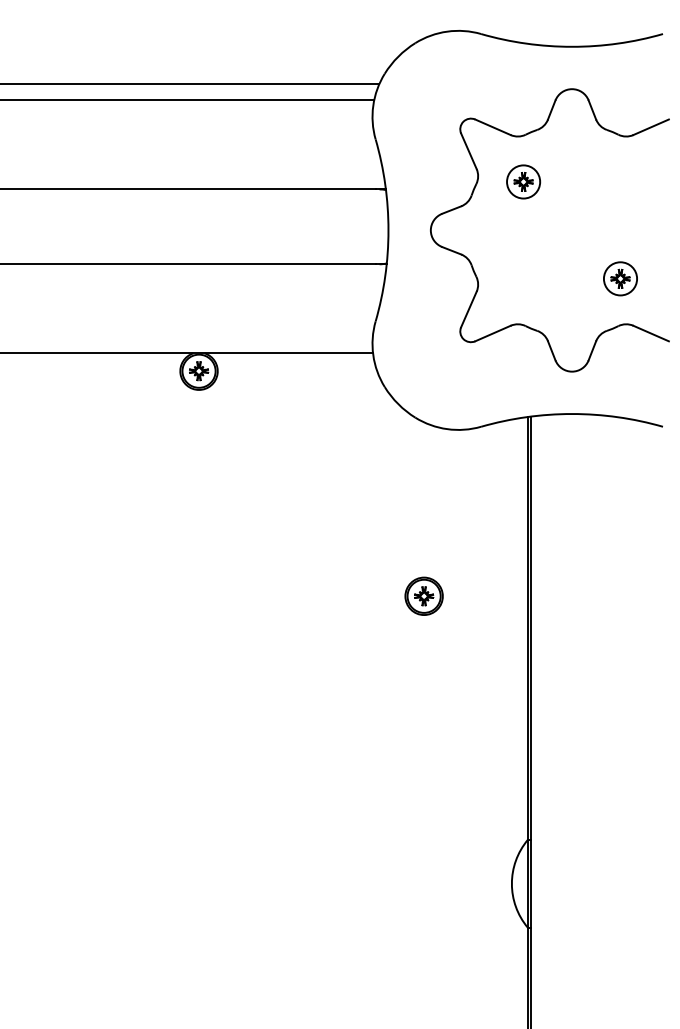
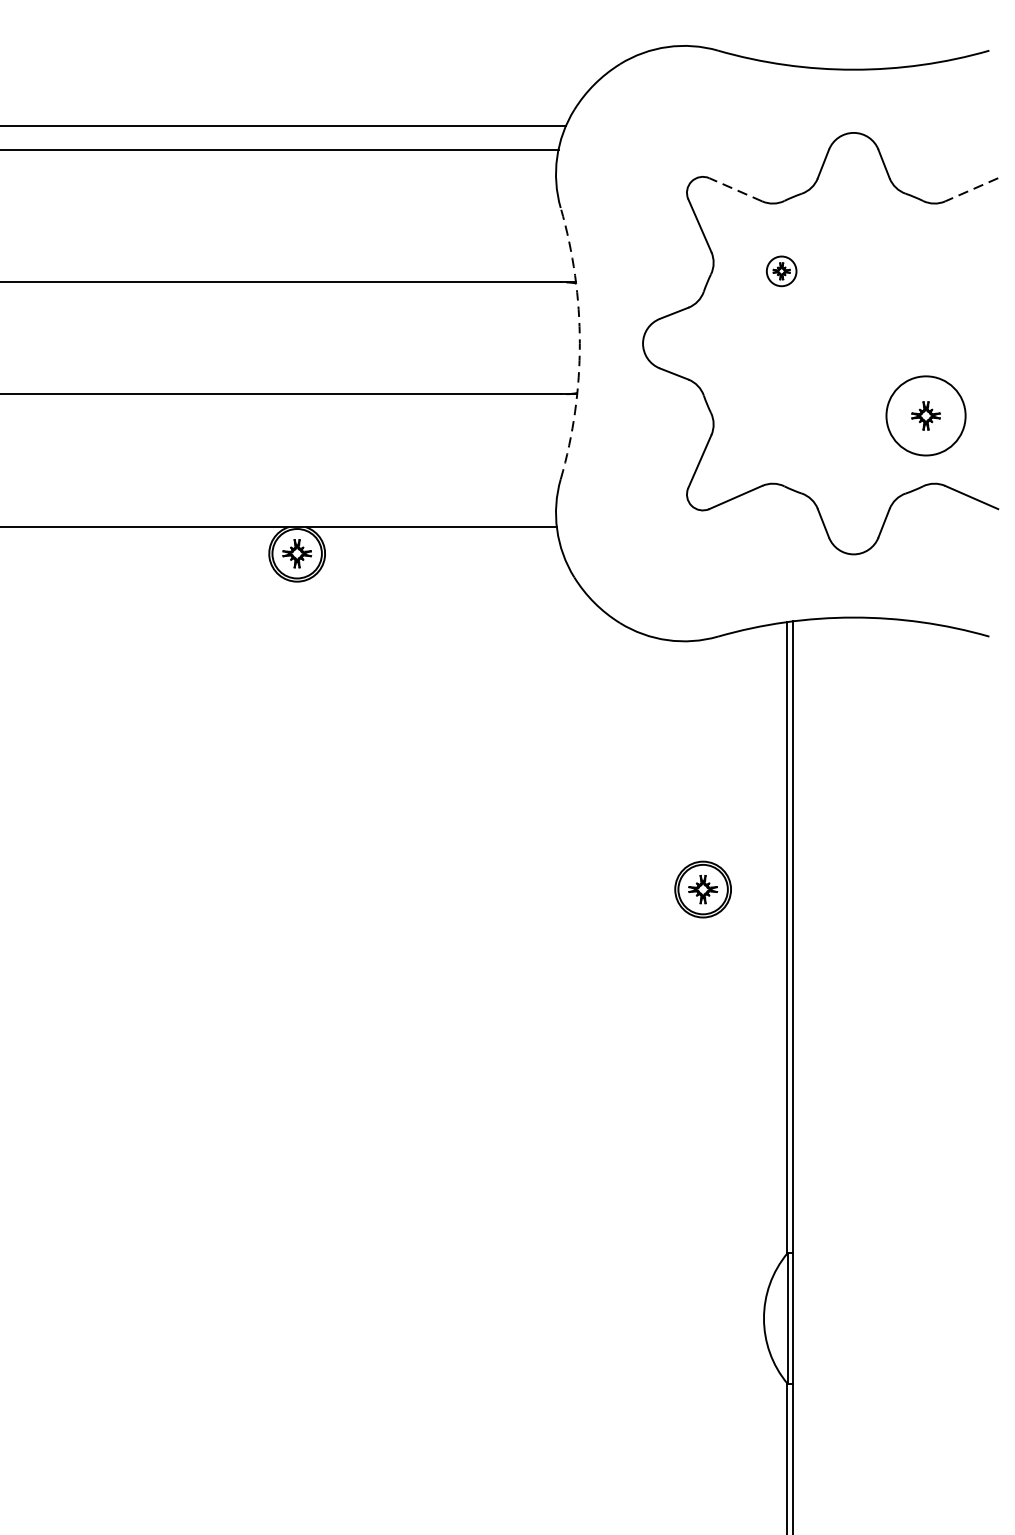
line: (492, 127) -> (735, 190), solid -> dashed
line: (650, 127) -> (970, 190), solid -> dashed
part: (523, 181) -> (781, 270), size x0.6
arc: (388, 230) -> (579, 343), solid -> dashed
circle: (620, 278) -> (926, 415), size x1.6
part: (423, 595) -> (702, 888), moved

